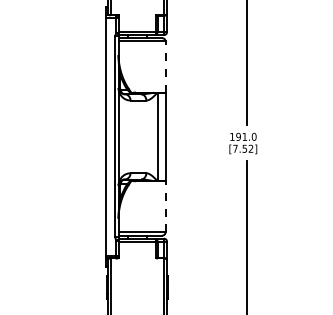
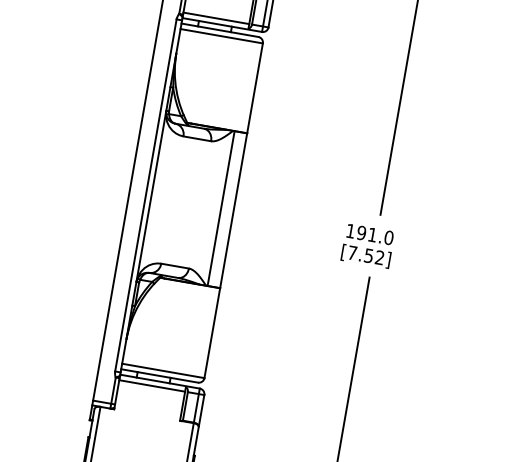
line: (165, 67) -> (254, 89), dashed -> solid
line: (165, 206) -> (212, 332), dashed -> solid

